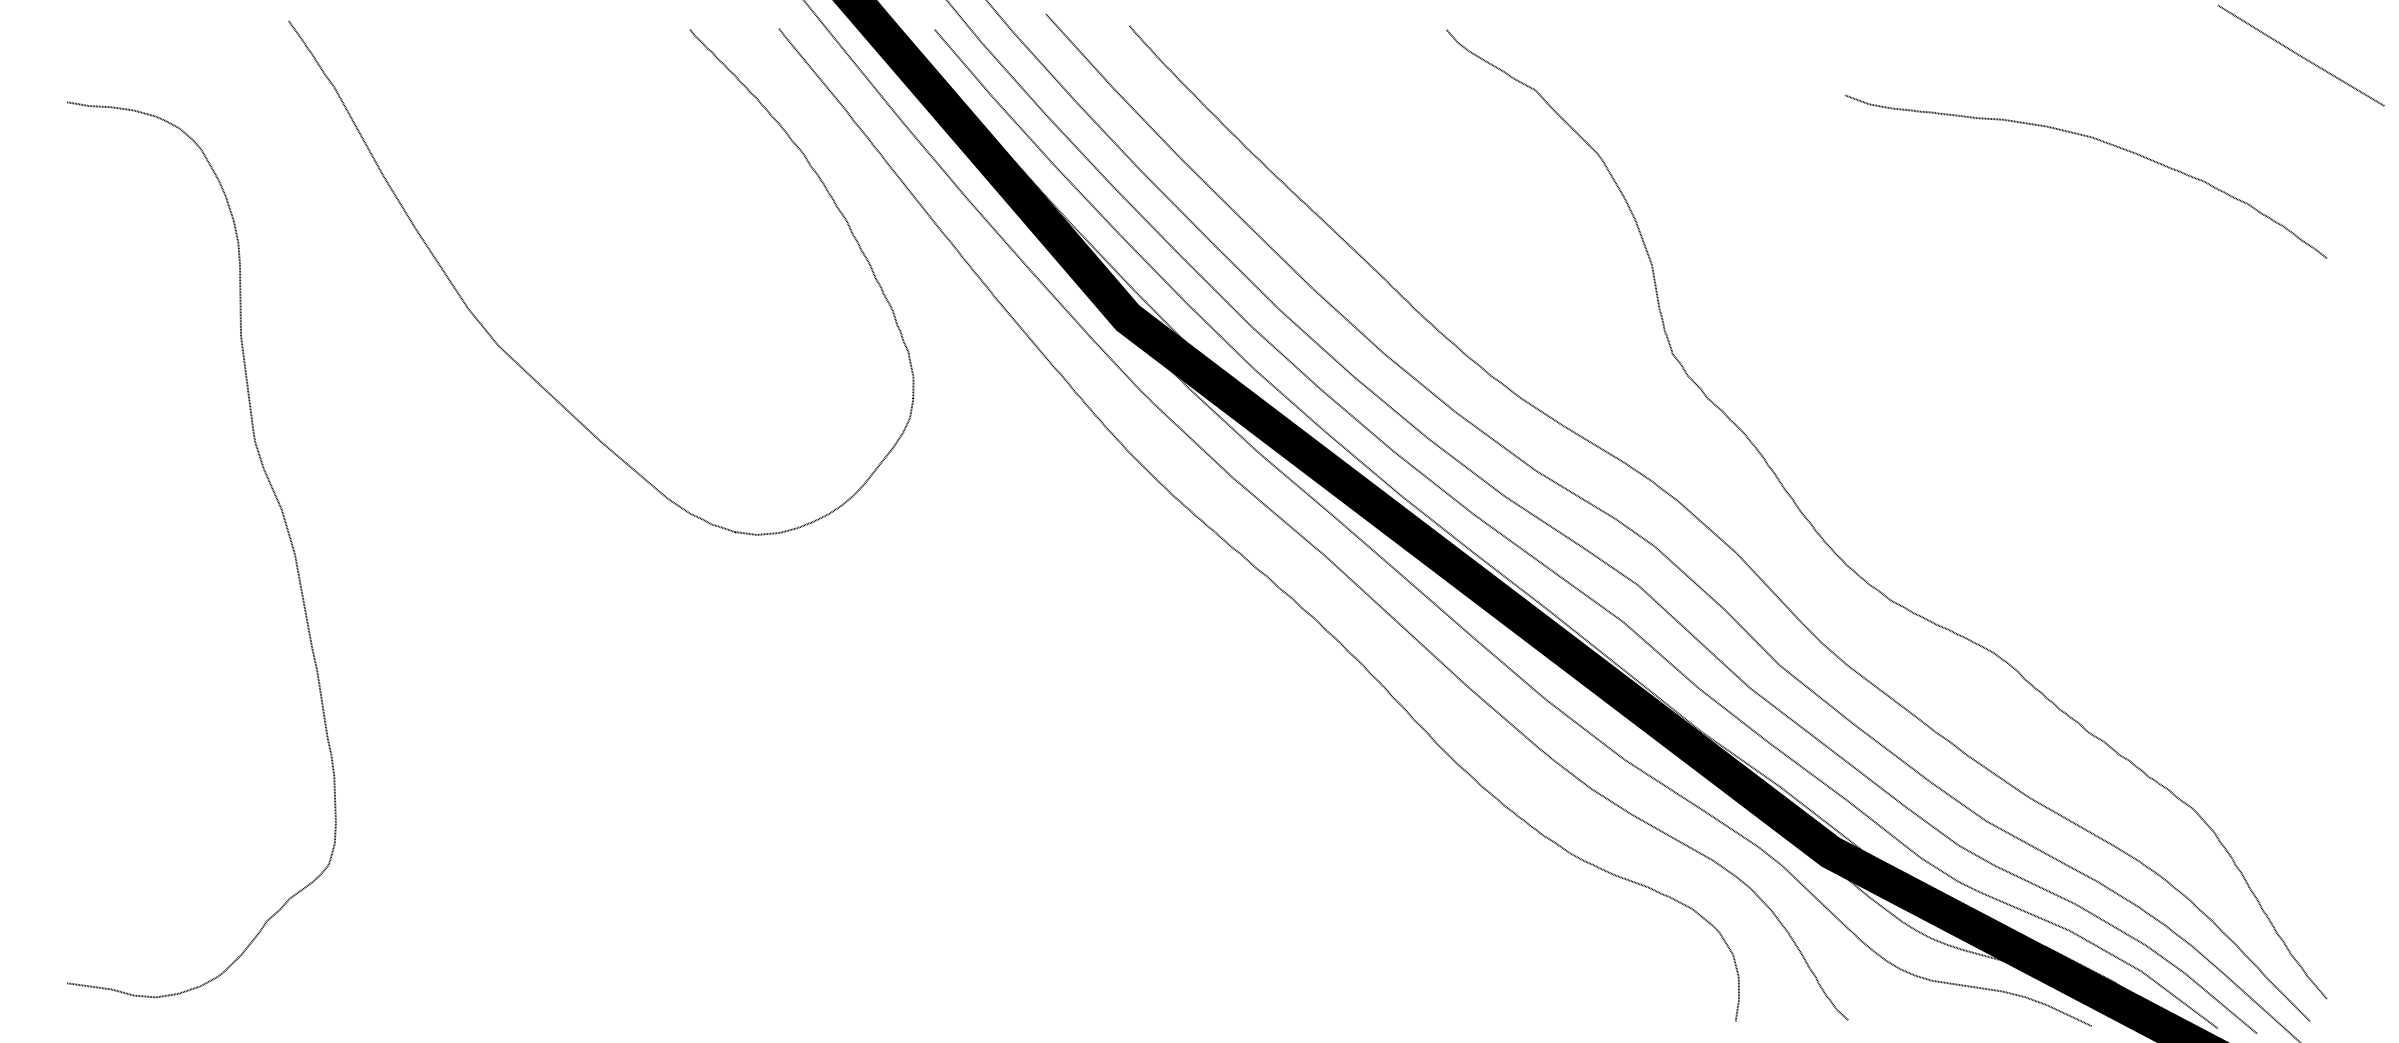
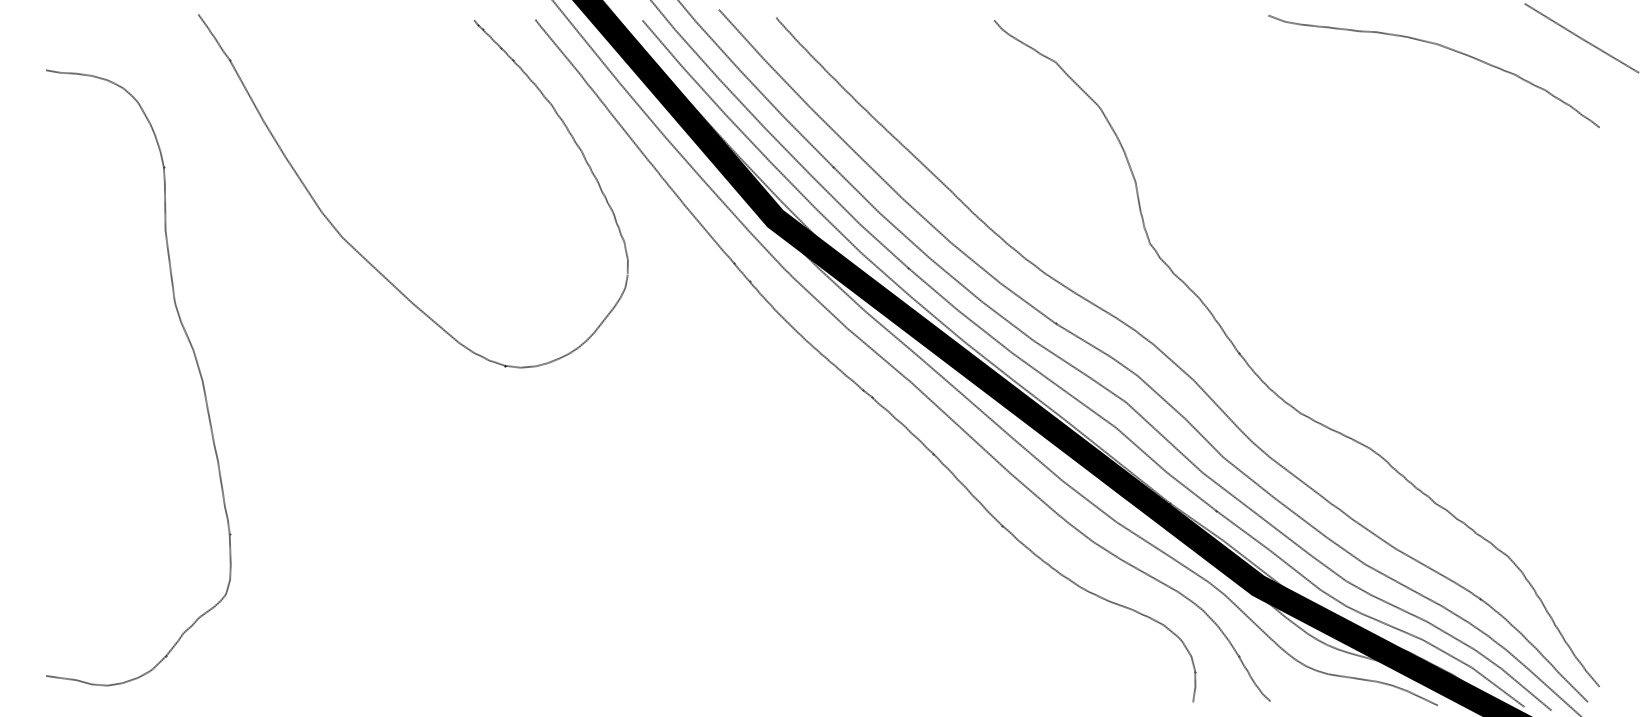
curve: (2102, 143) -> (1445, 48), moved

